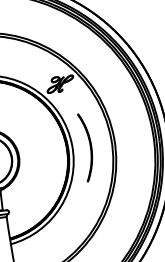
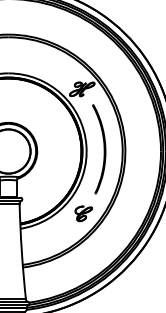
part: (86, 147) -> (99, 149), size x1.43
part: (77, 219) -> (83, 213), added

